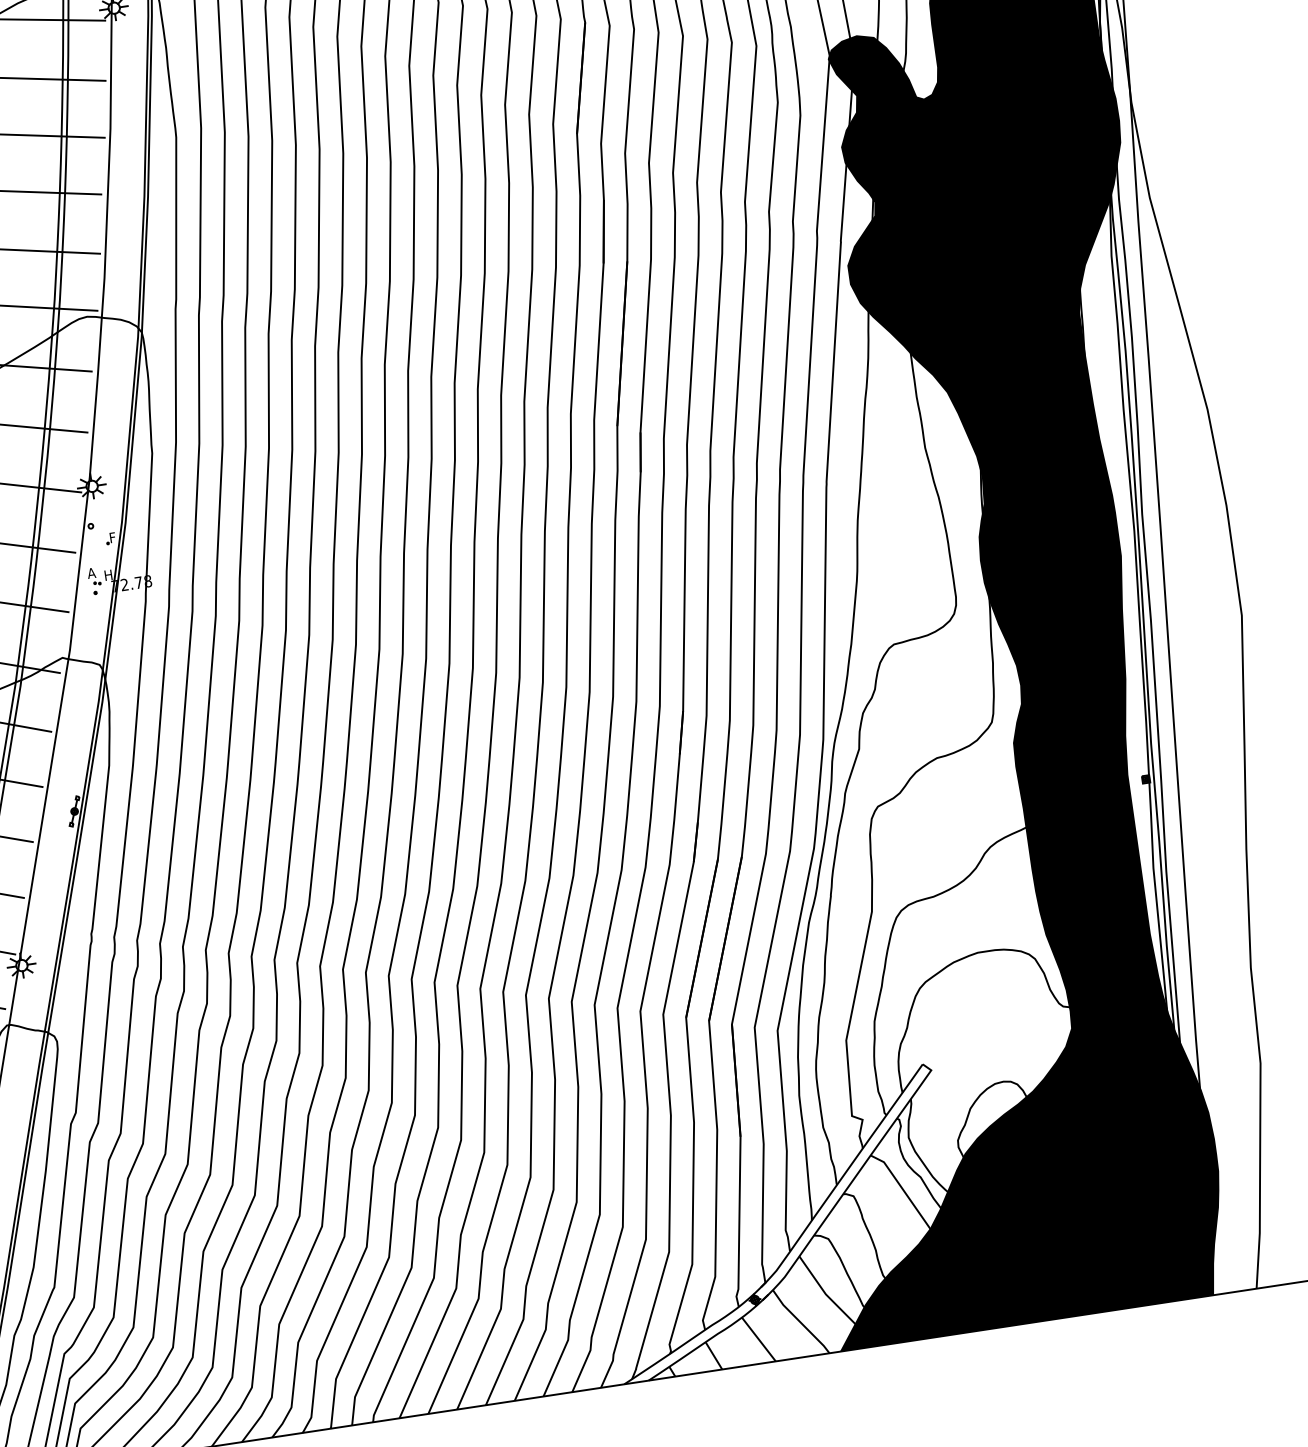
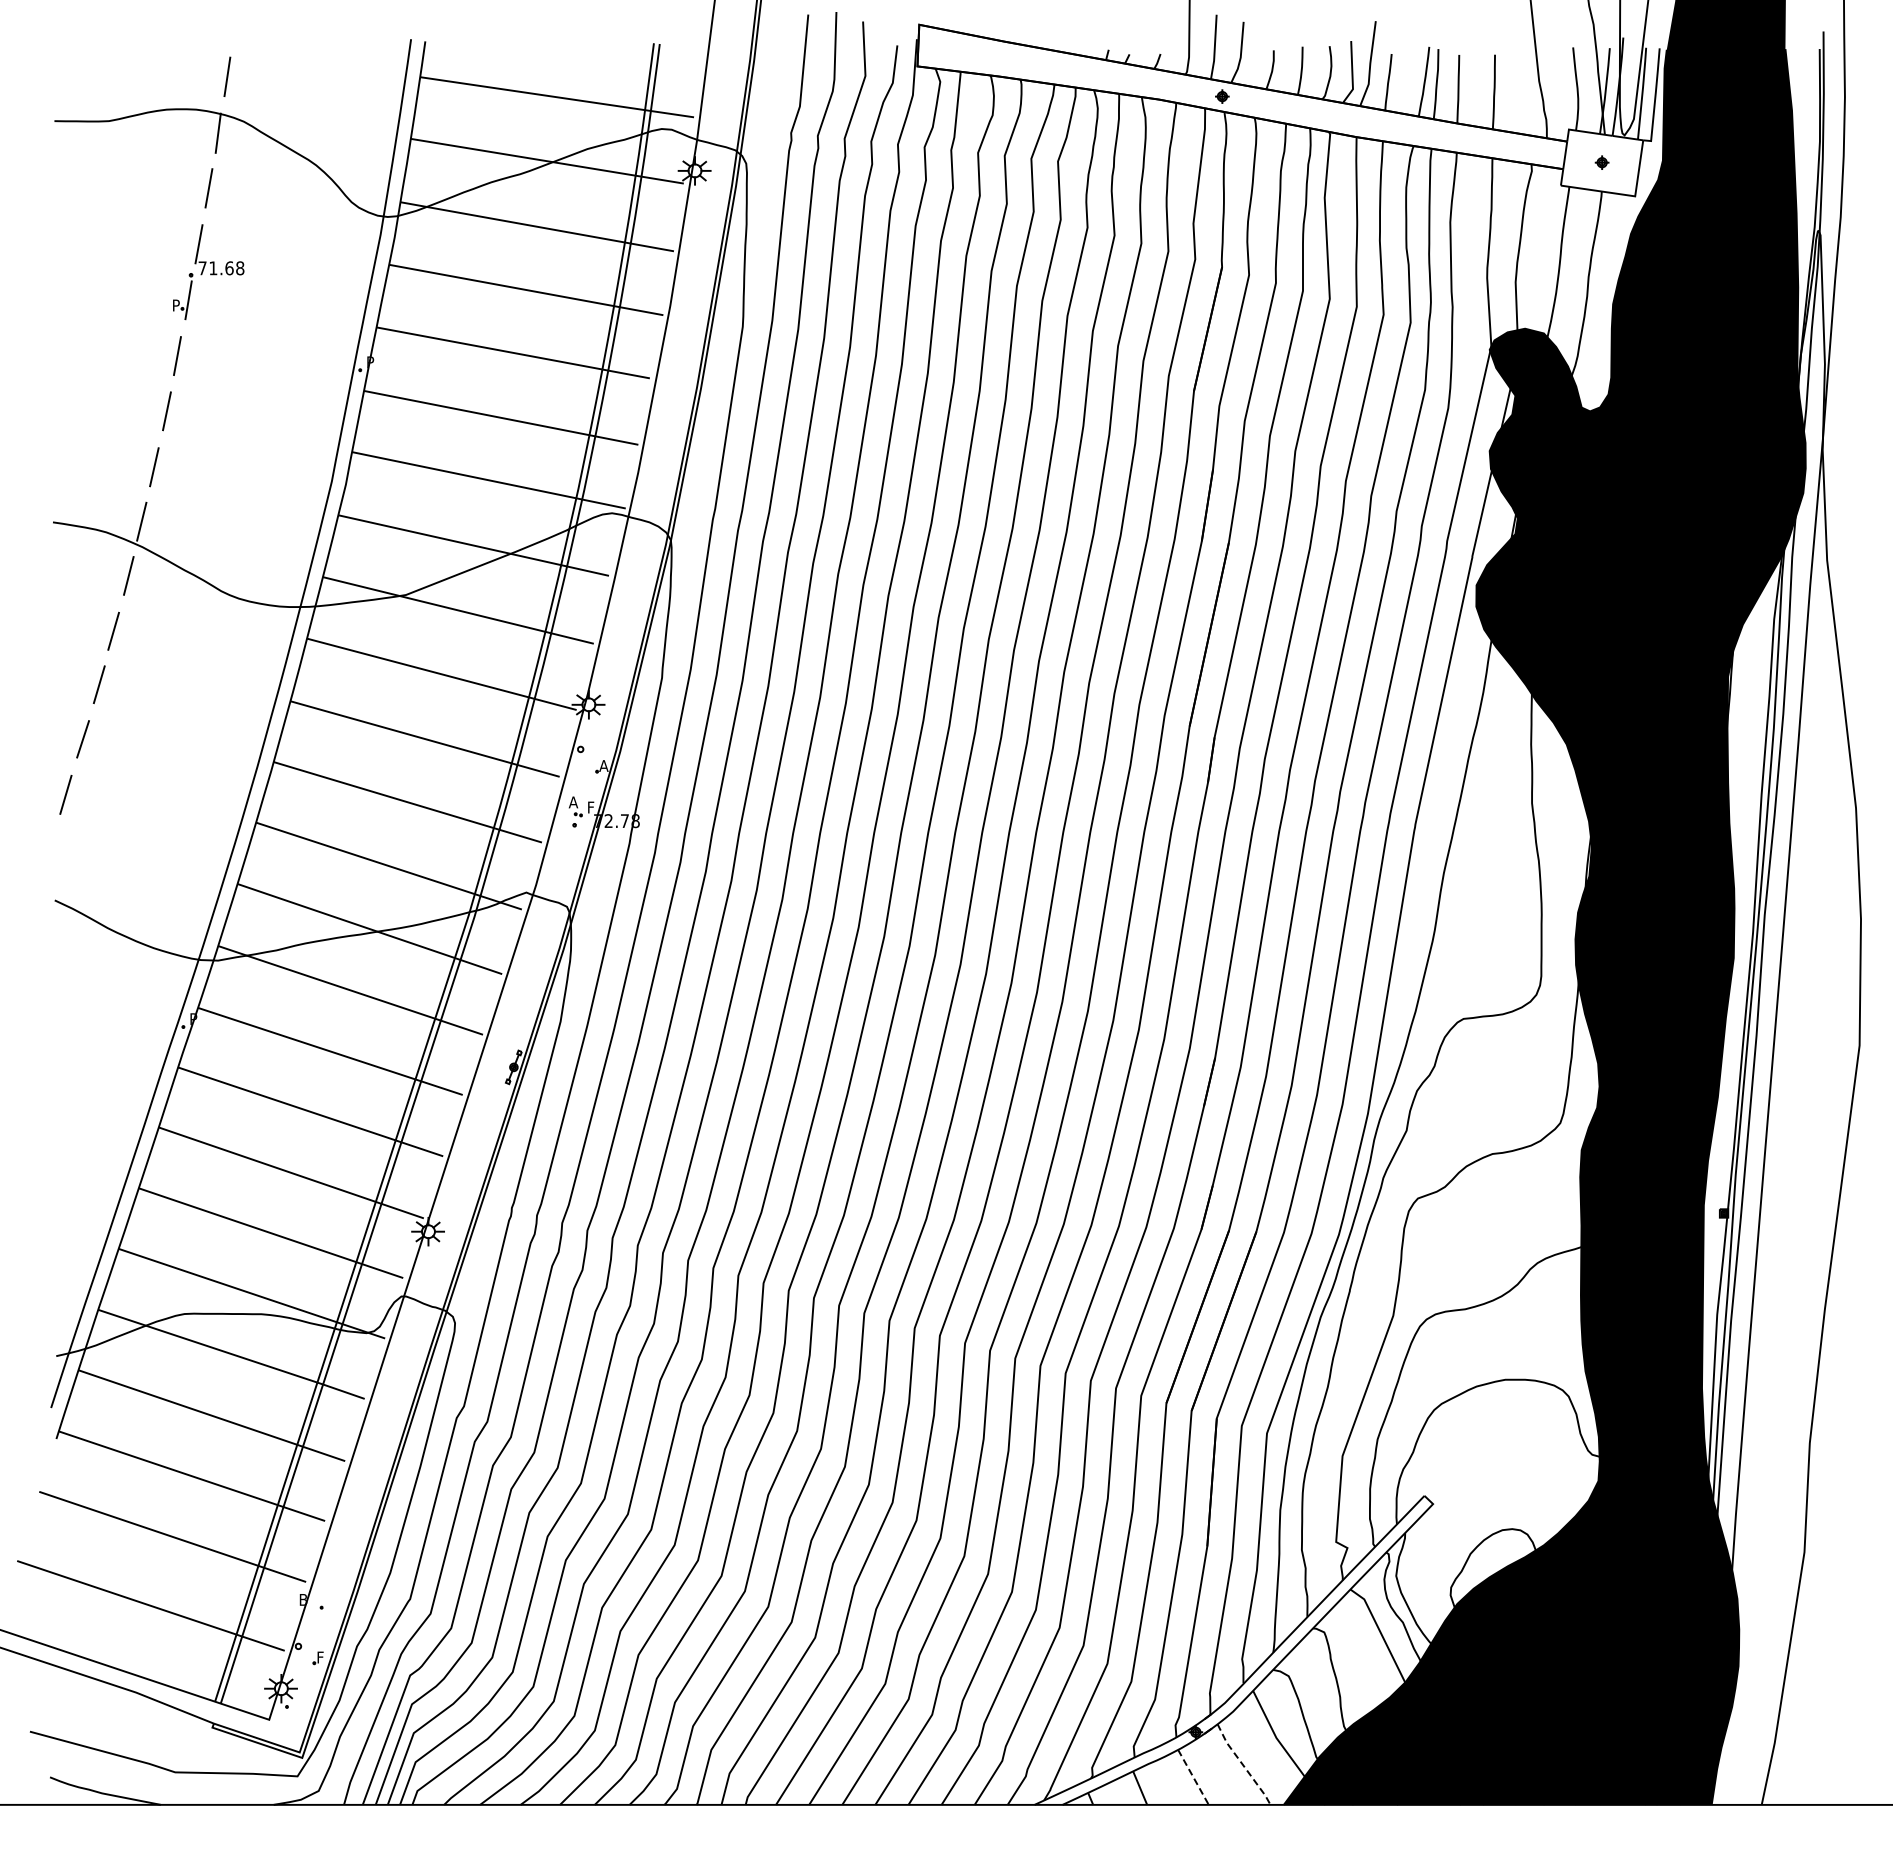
text: (112, 537) -> (603, 765), F -> A
text: (108, 575) -> (592, 807), H -> F
line: (800, 1322) -> (1243, 1765), solid -> dashed
line: (758, 1339) -> (1193, 1777), solid -> dashed

